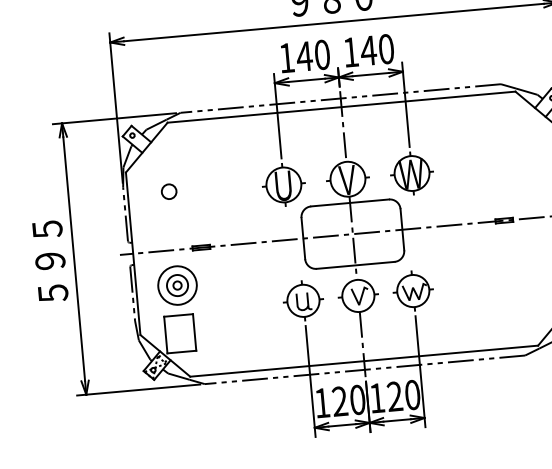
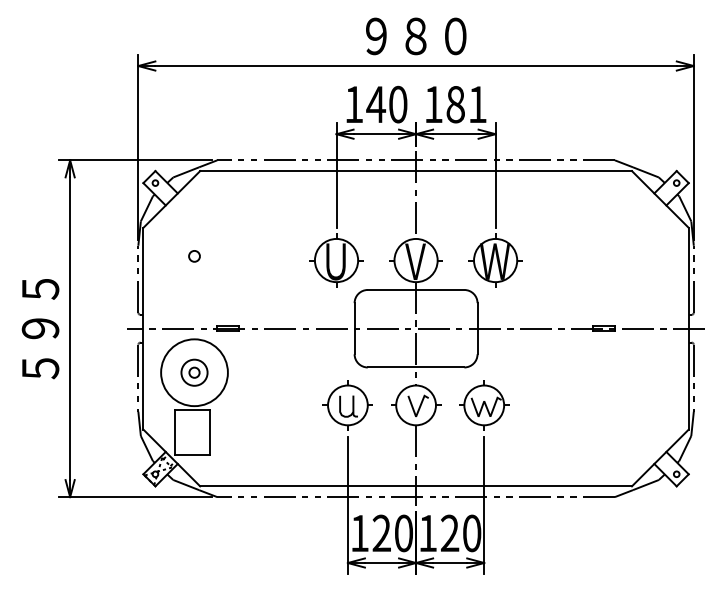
text: (376, 49) -> (465, 104), 140 -> 181
circle: (169, 191) -> (194, 256), size x0.6
circle: (177, 285) -> (194, 372), size x1.4

